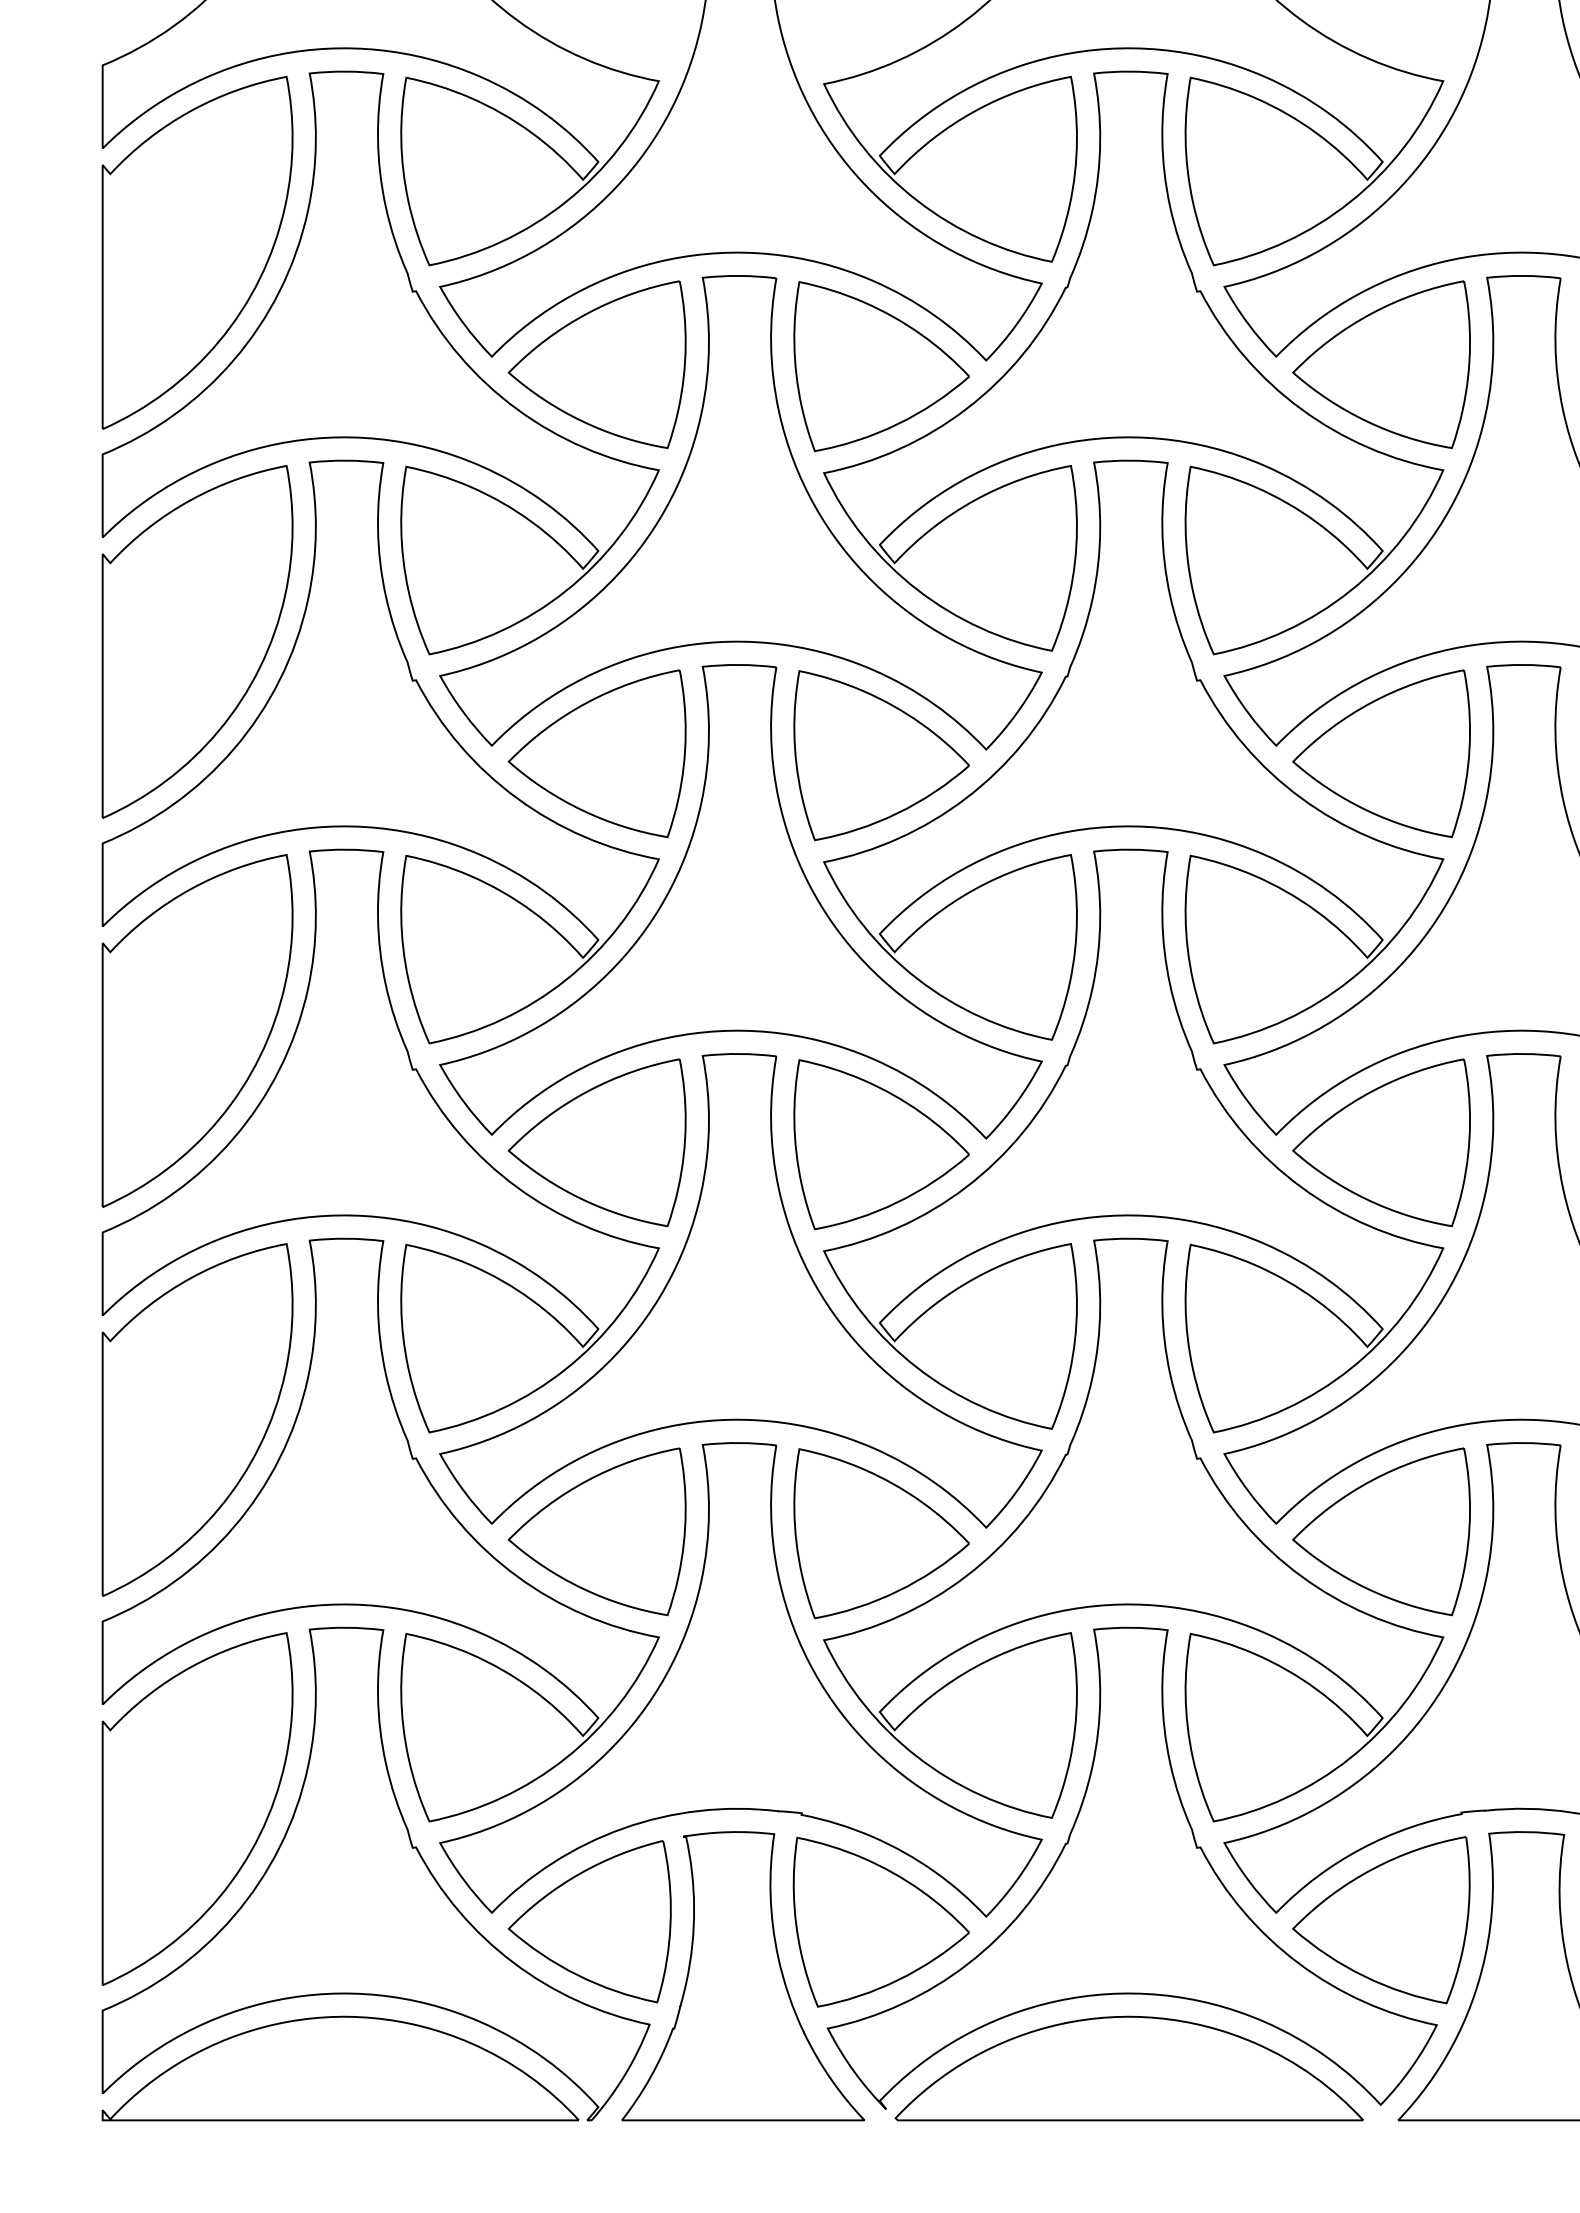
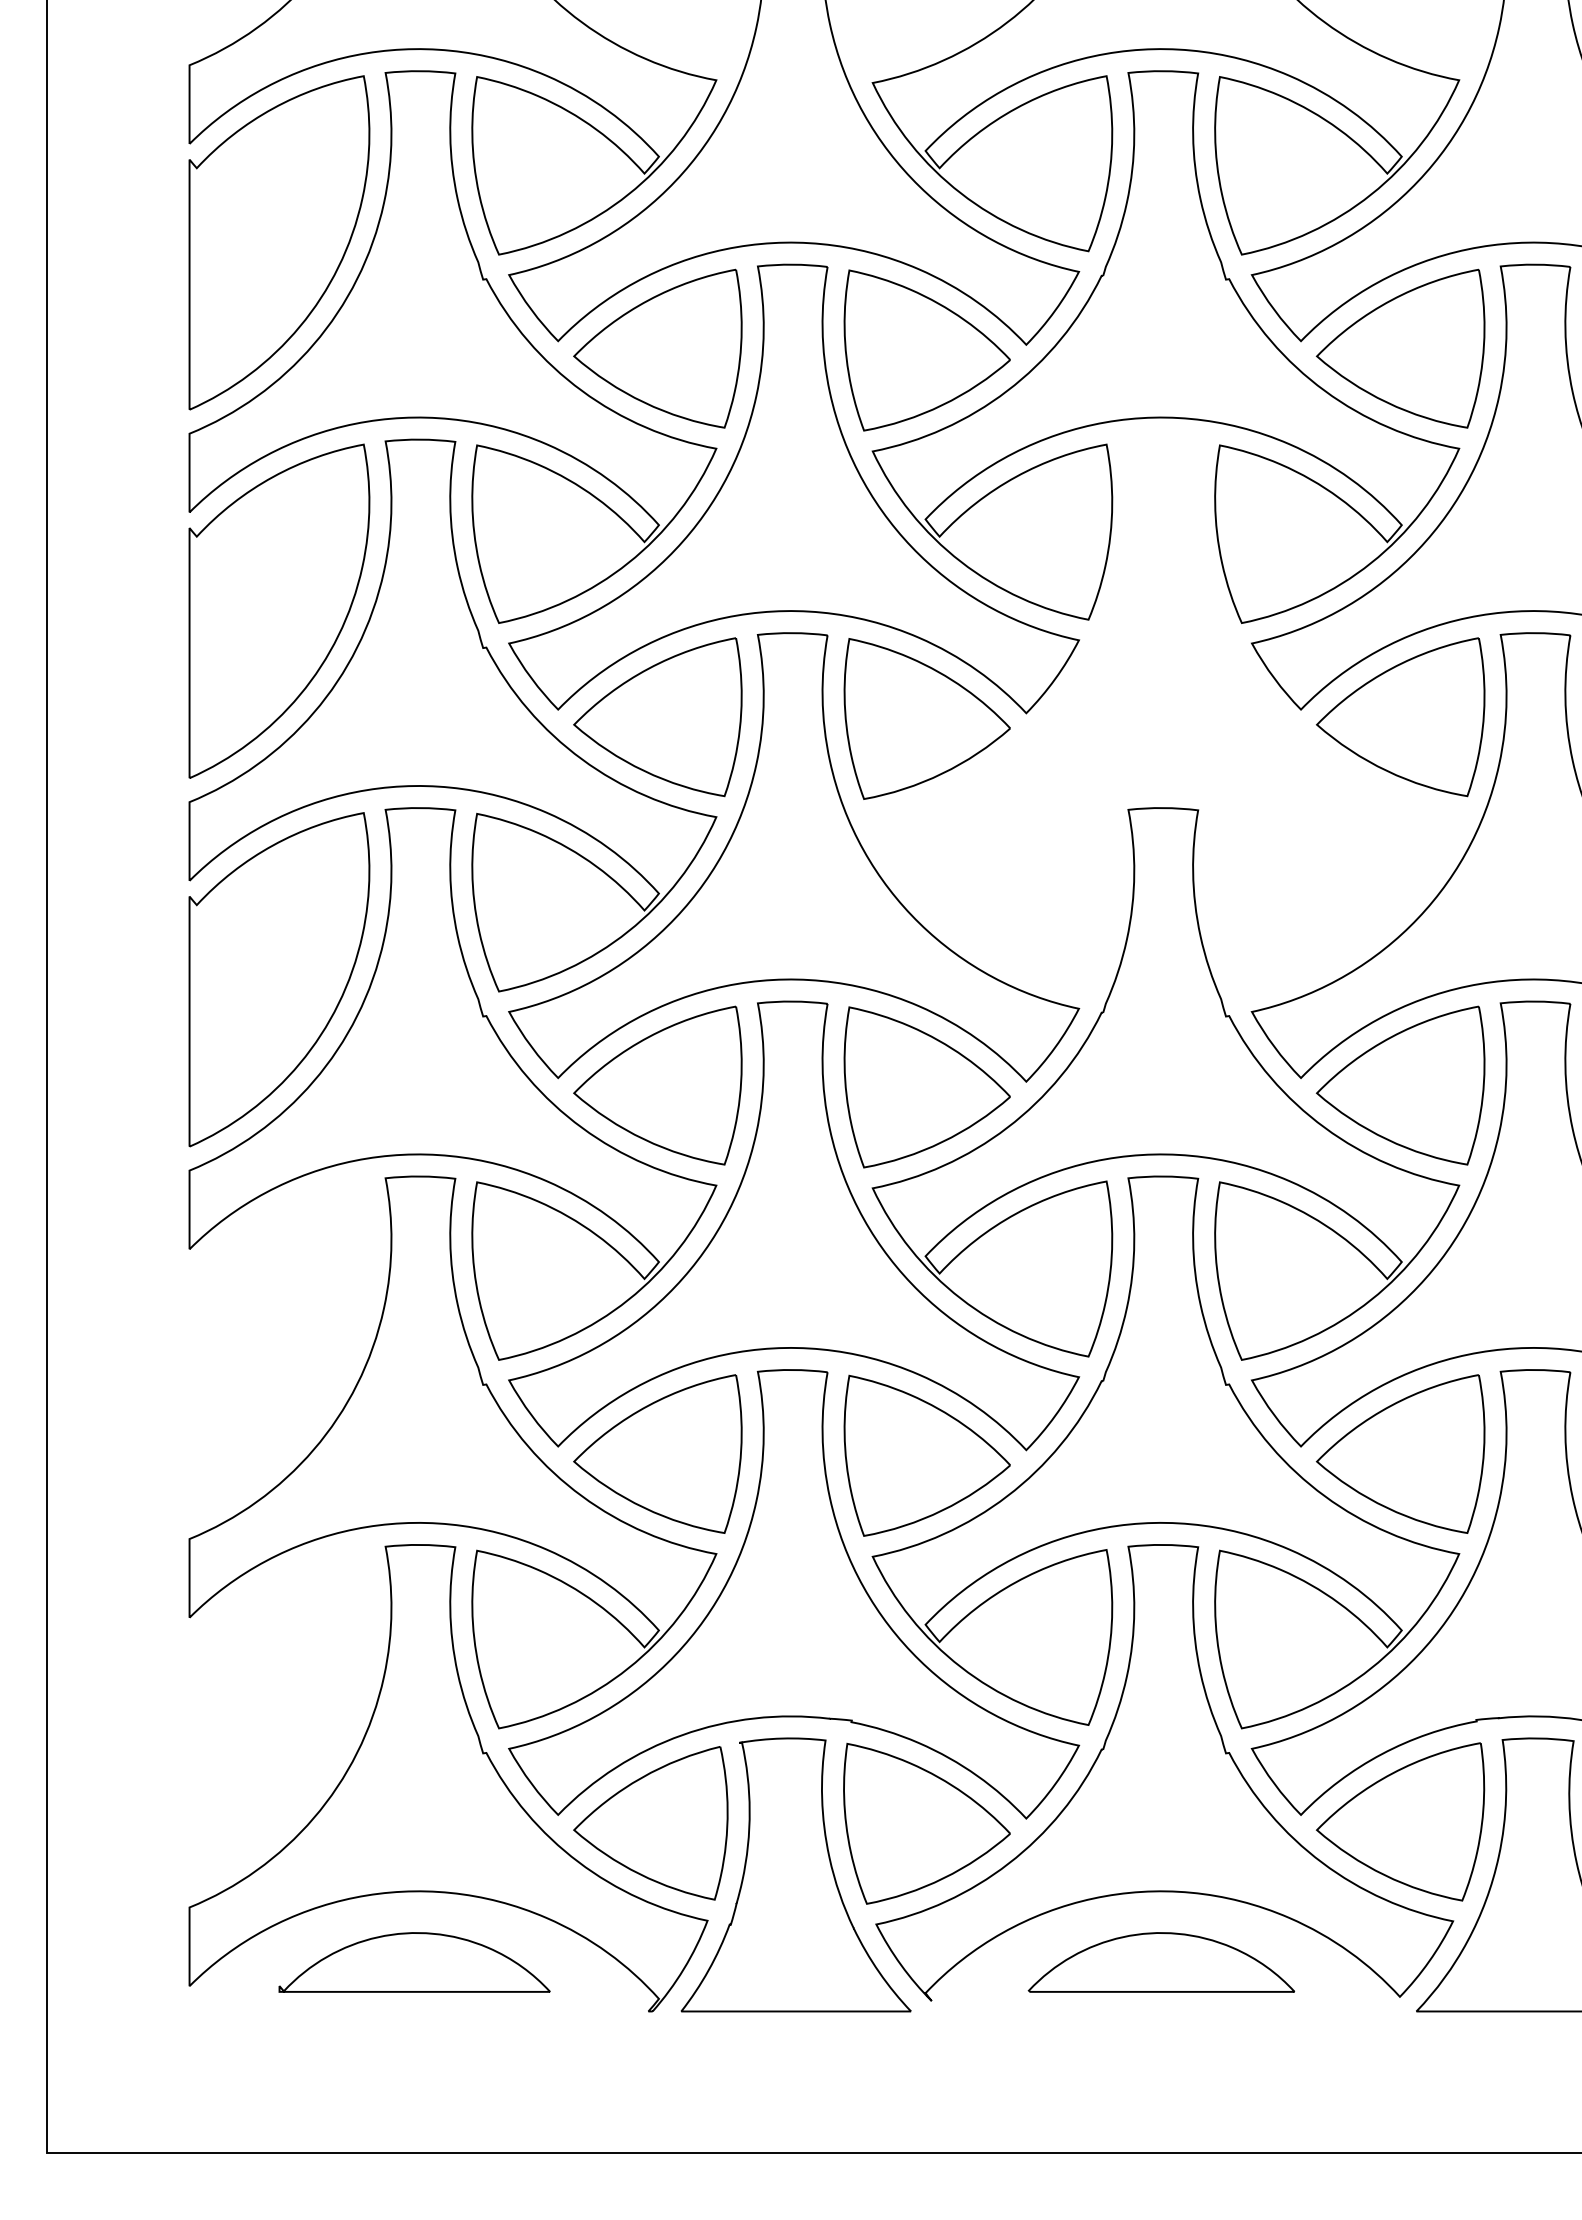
part: (1133, 751) -> (1165, 715), removed
part: (197, 1419) -> (279, 1347), removed
part: (197, 1808) -> (279, 1716), removed
part: (340, 2068) -> (414, 1962), size x0.6
part: (1128, 2068) -> (1161, 1962), size x0.6

